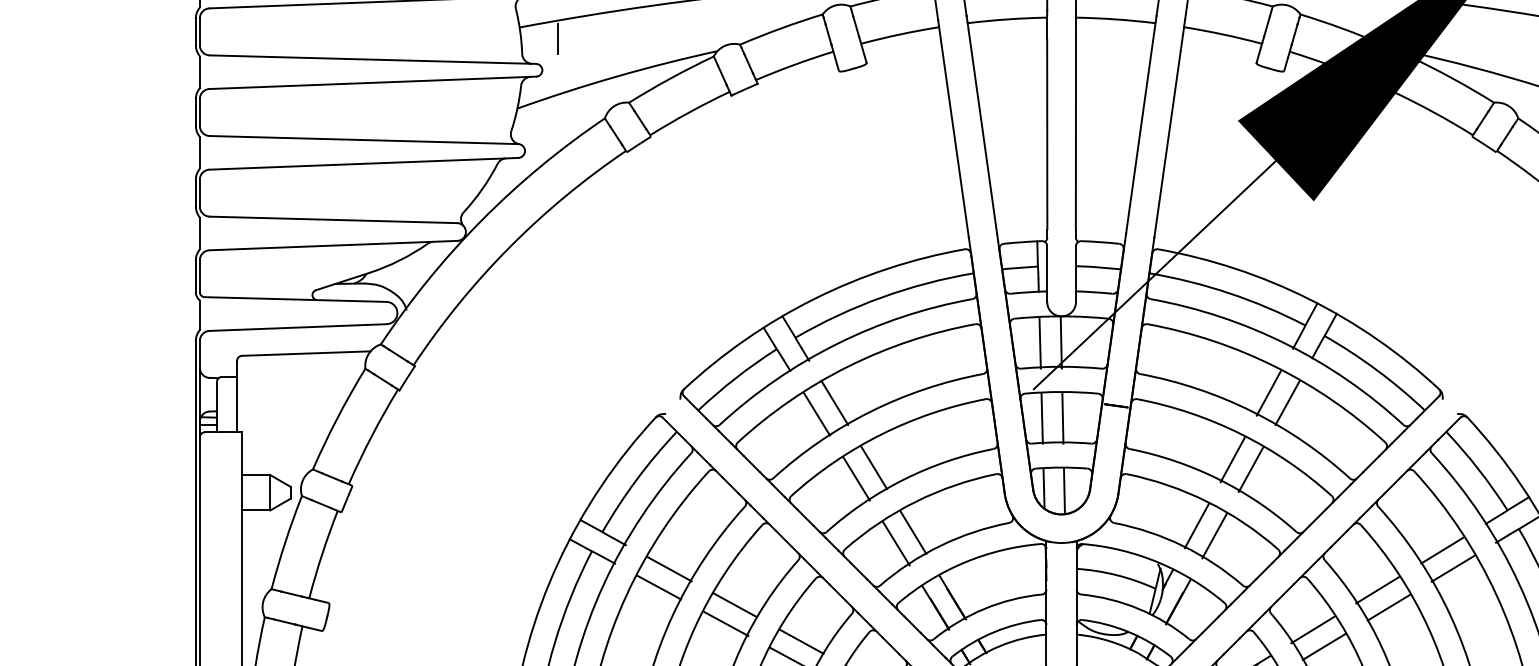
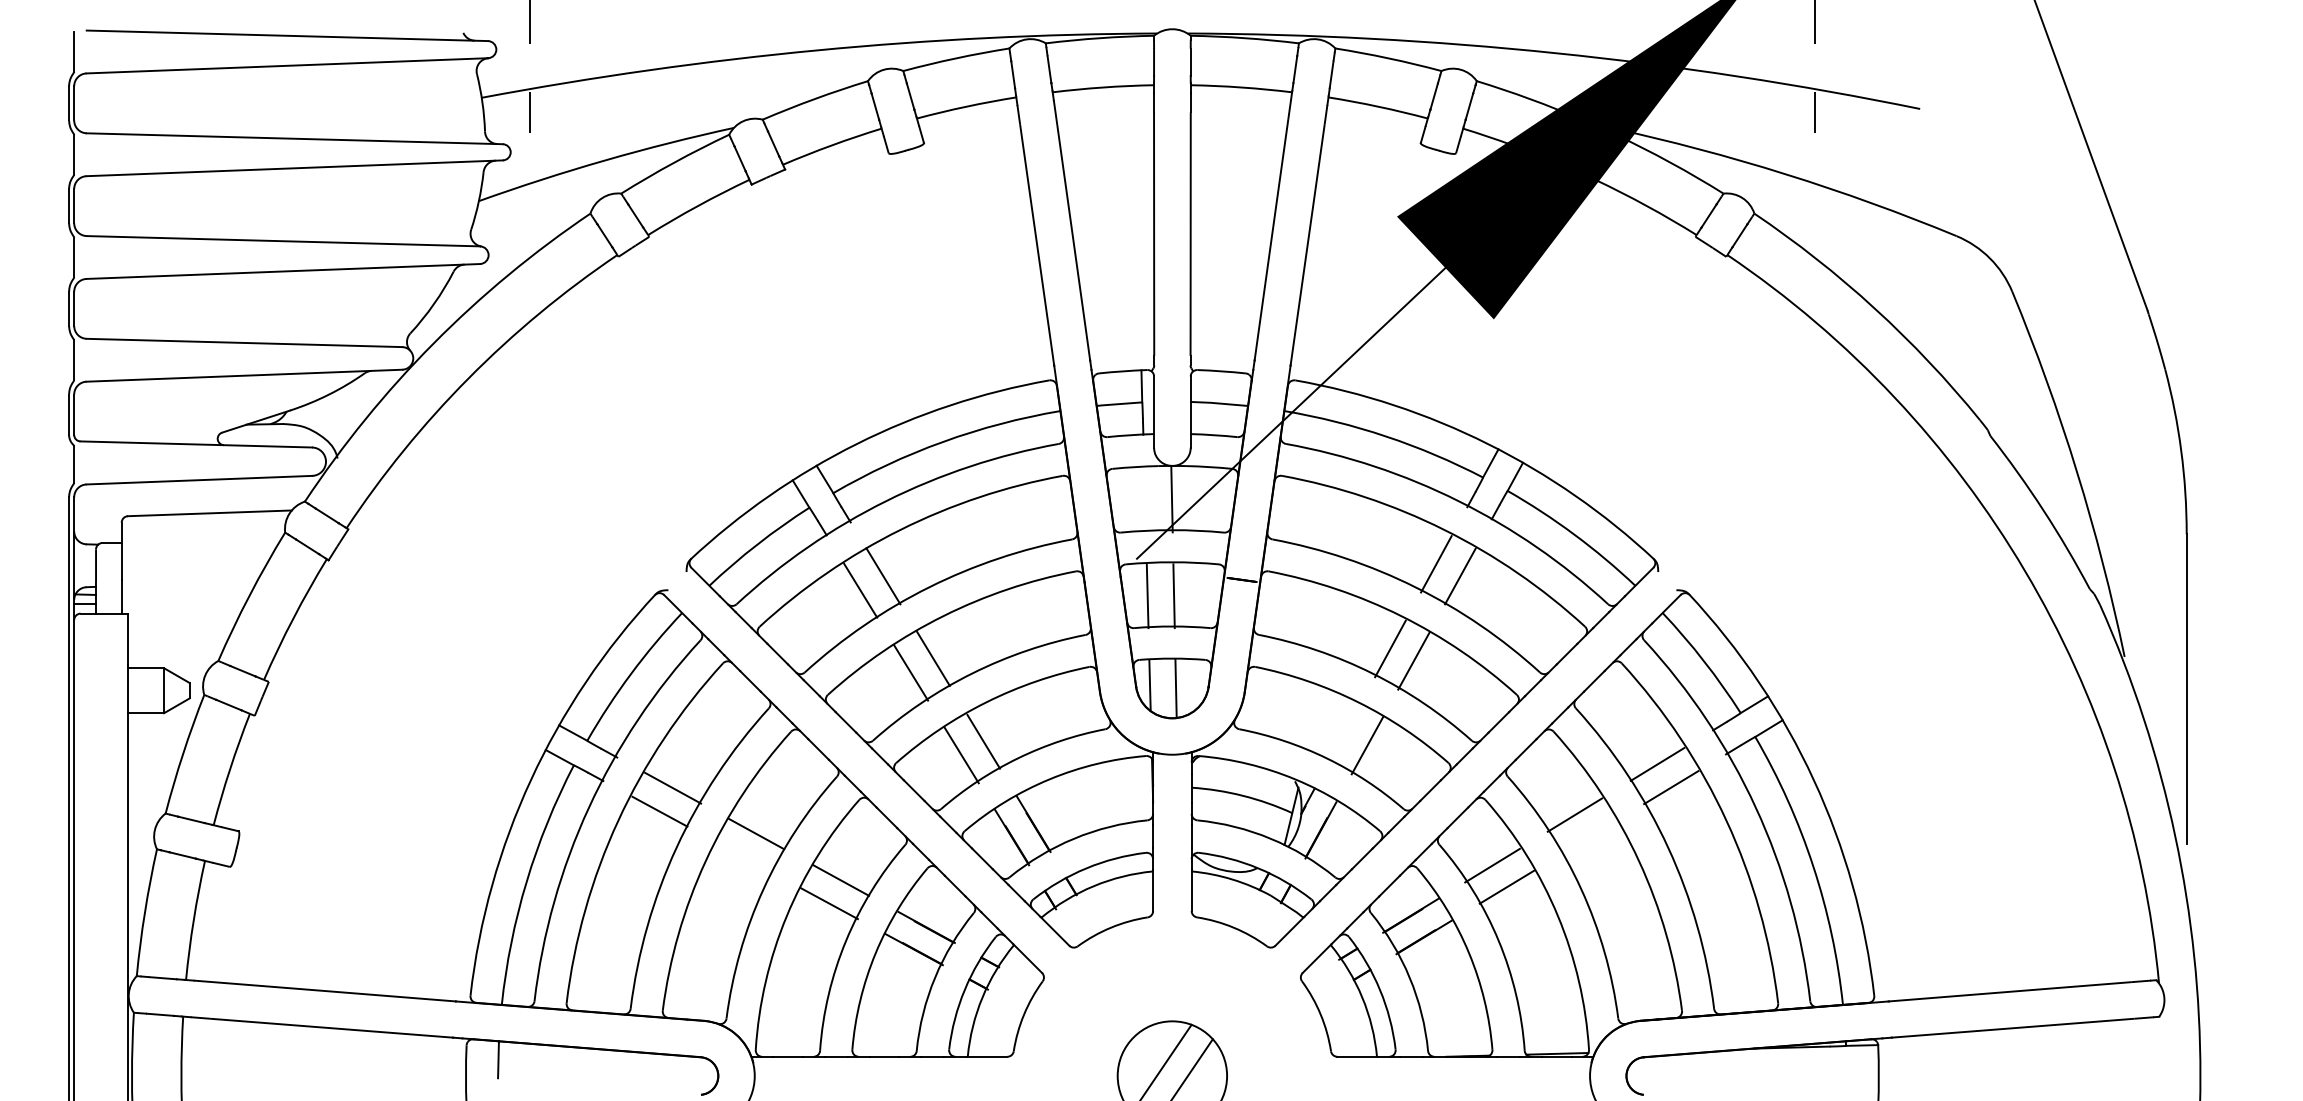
line: (1039, 342) -> (1144, 499), removed
line: (1196, 525) -> (1344, 732), removed
line: (1388, 607) -> (1589, 836), removed
line: (726, 623) -> (745, 857), removed

